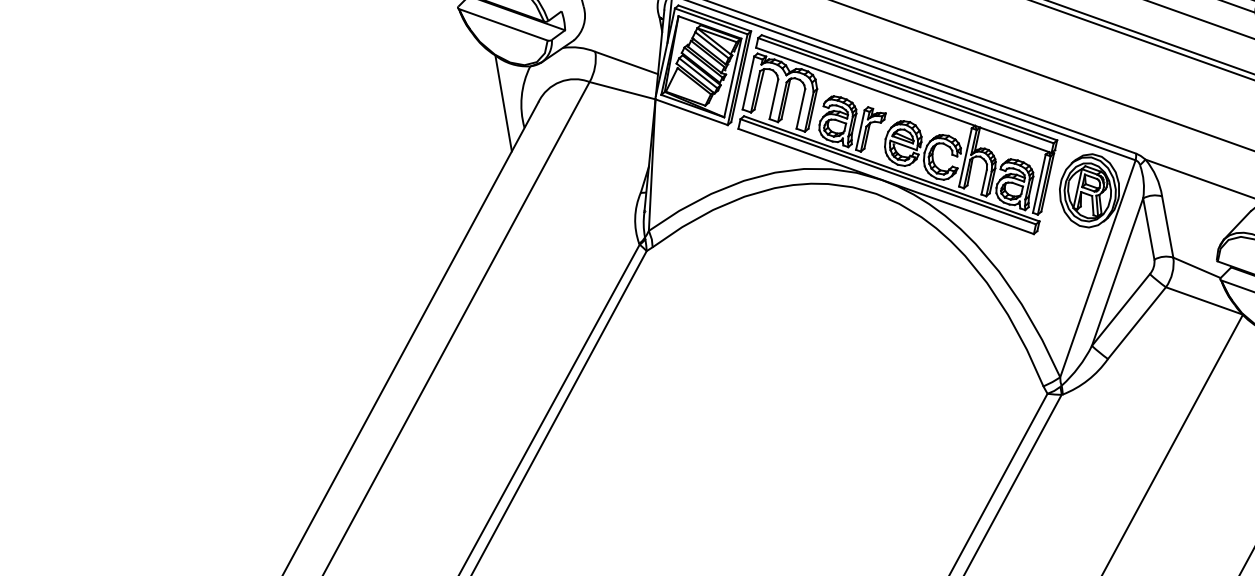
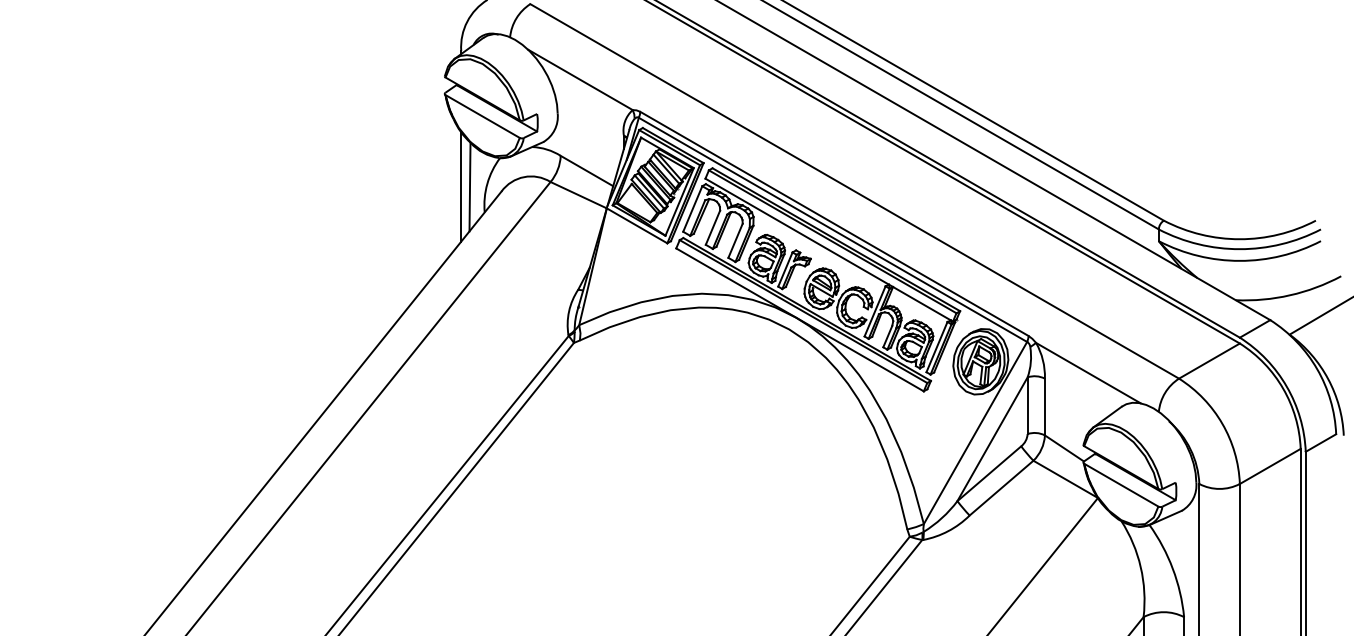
line: (494, 104) -> (461, 186), added

